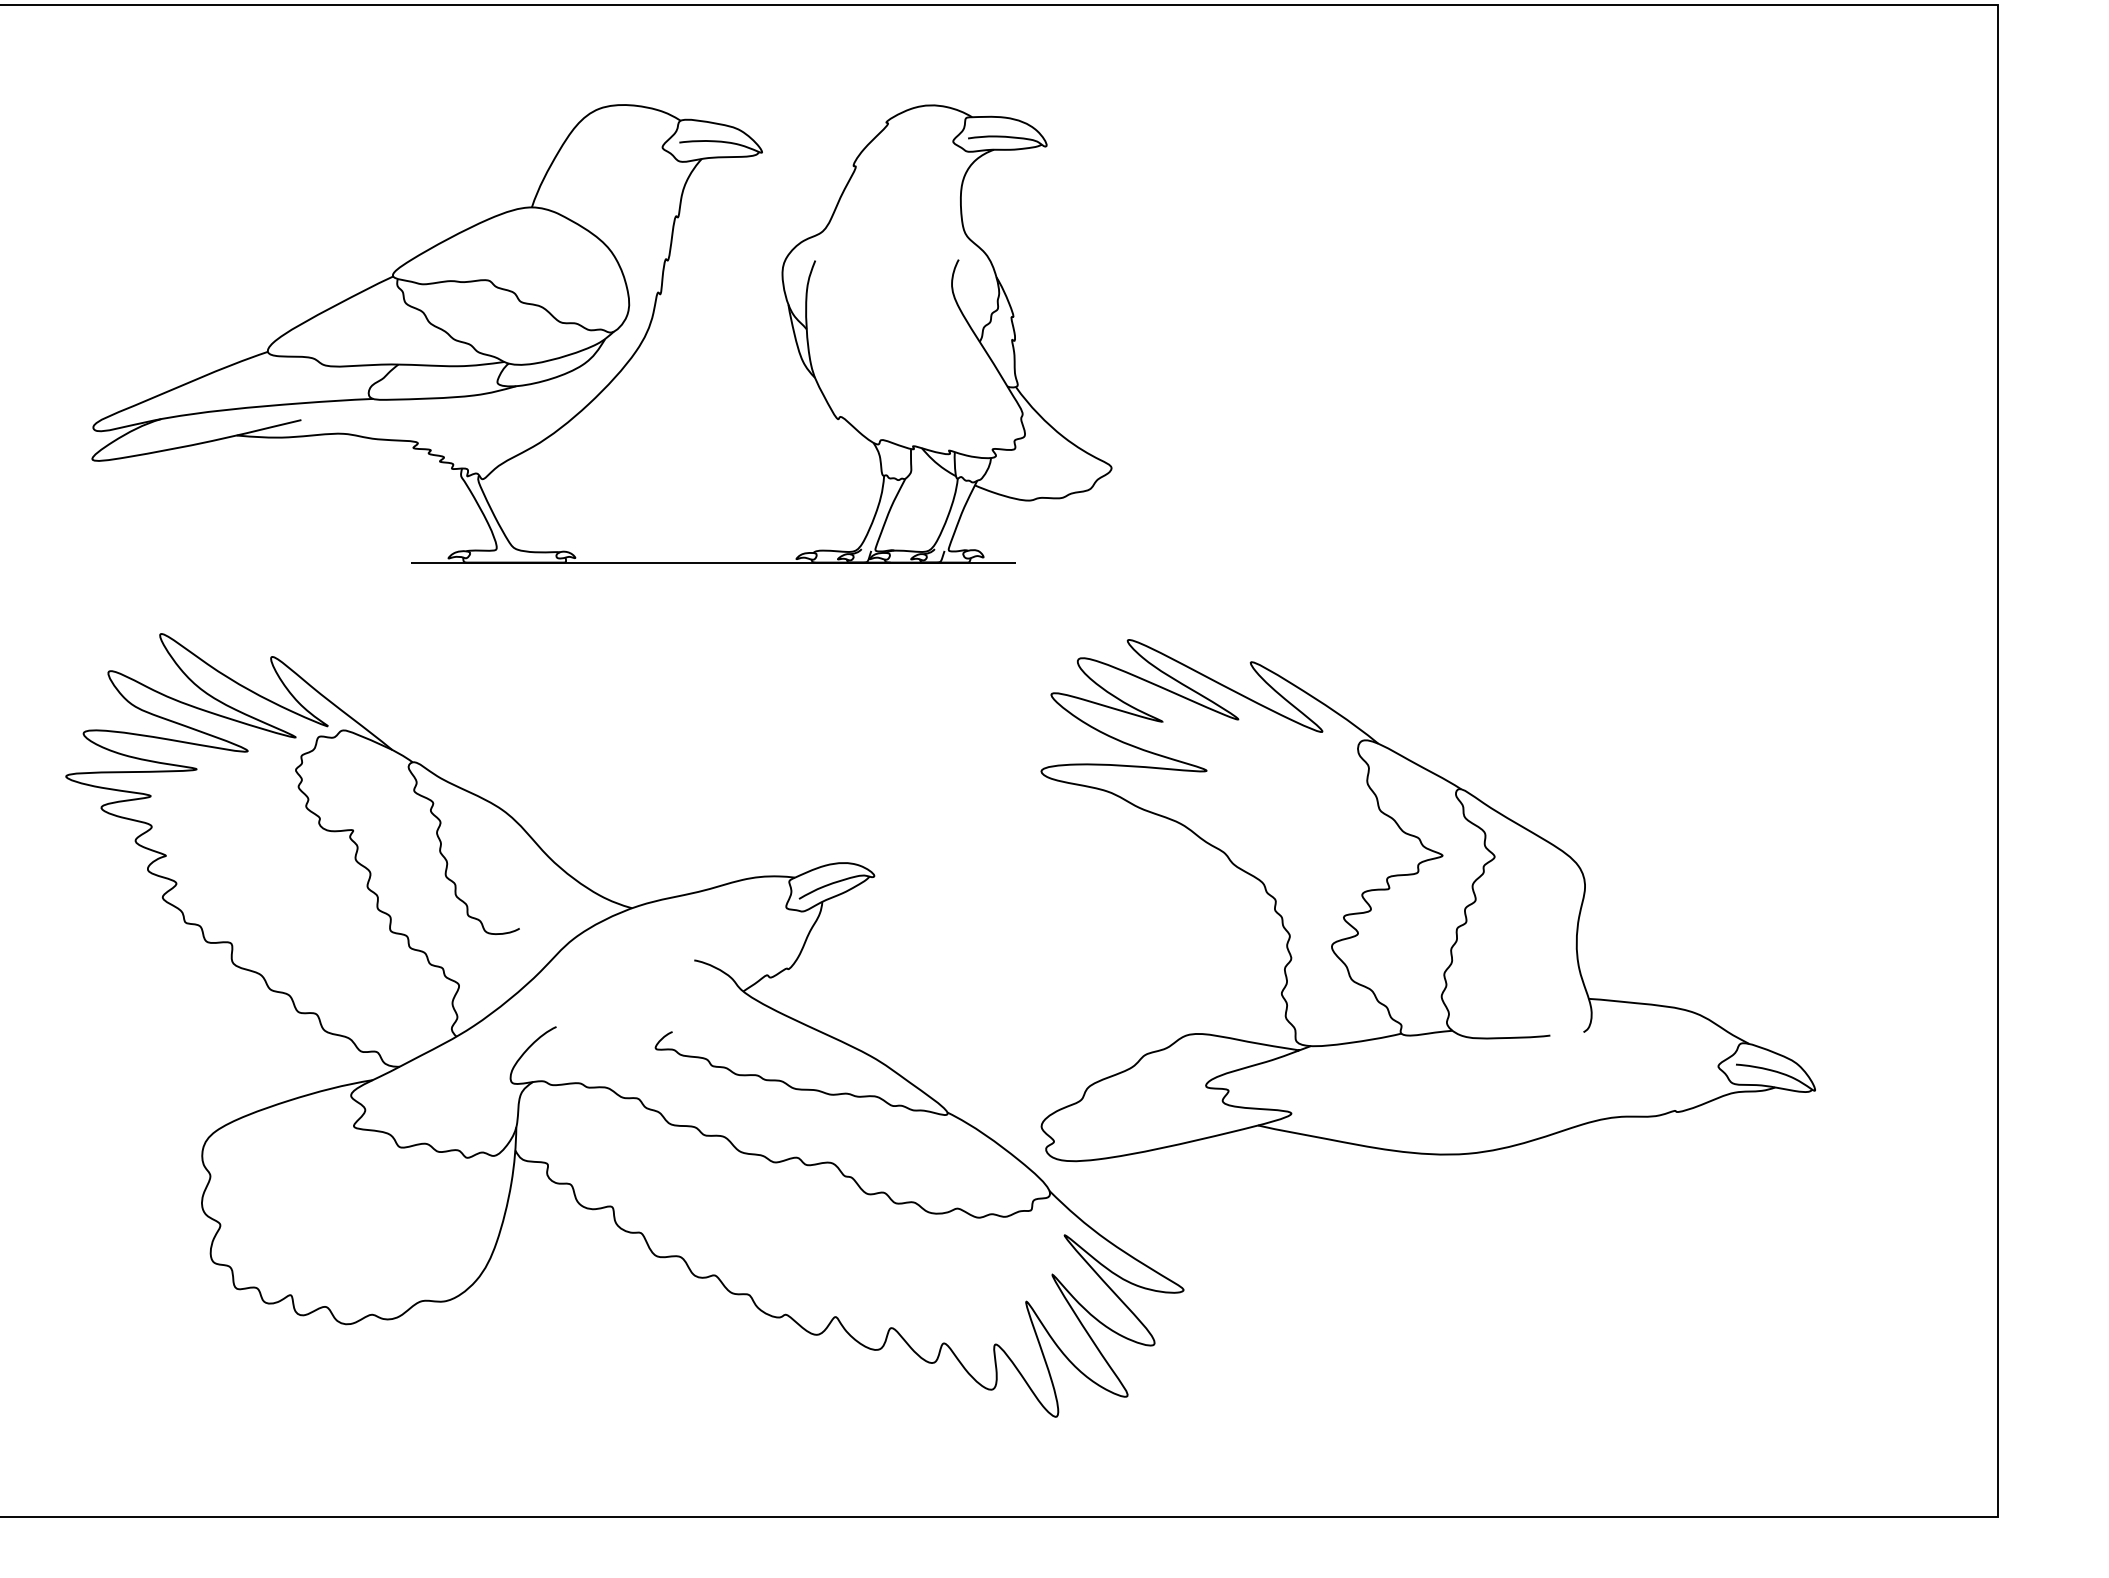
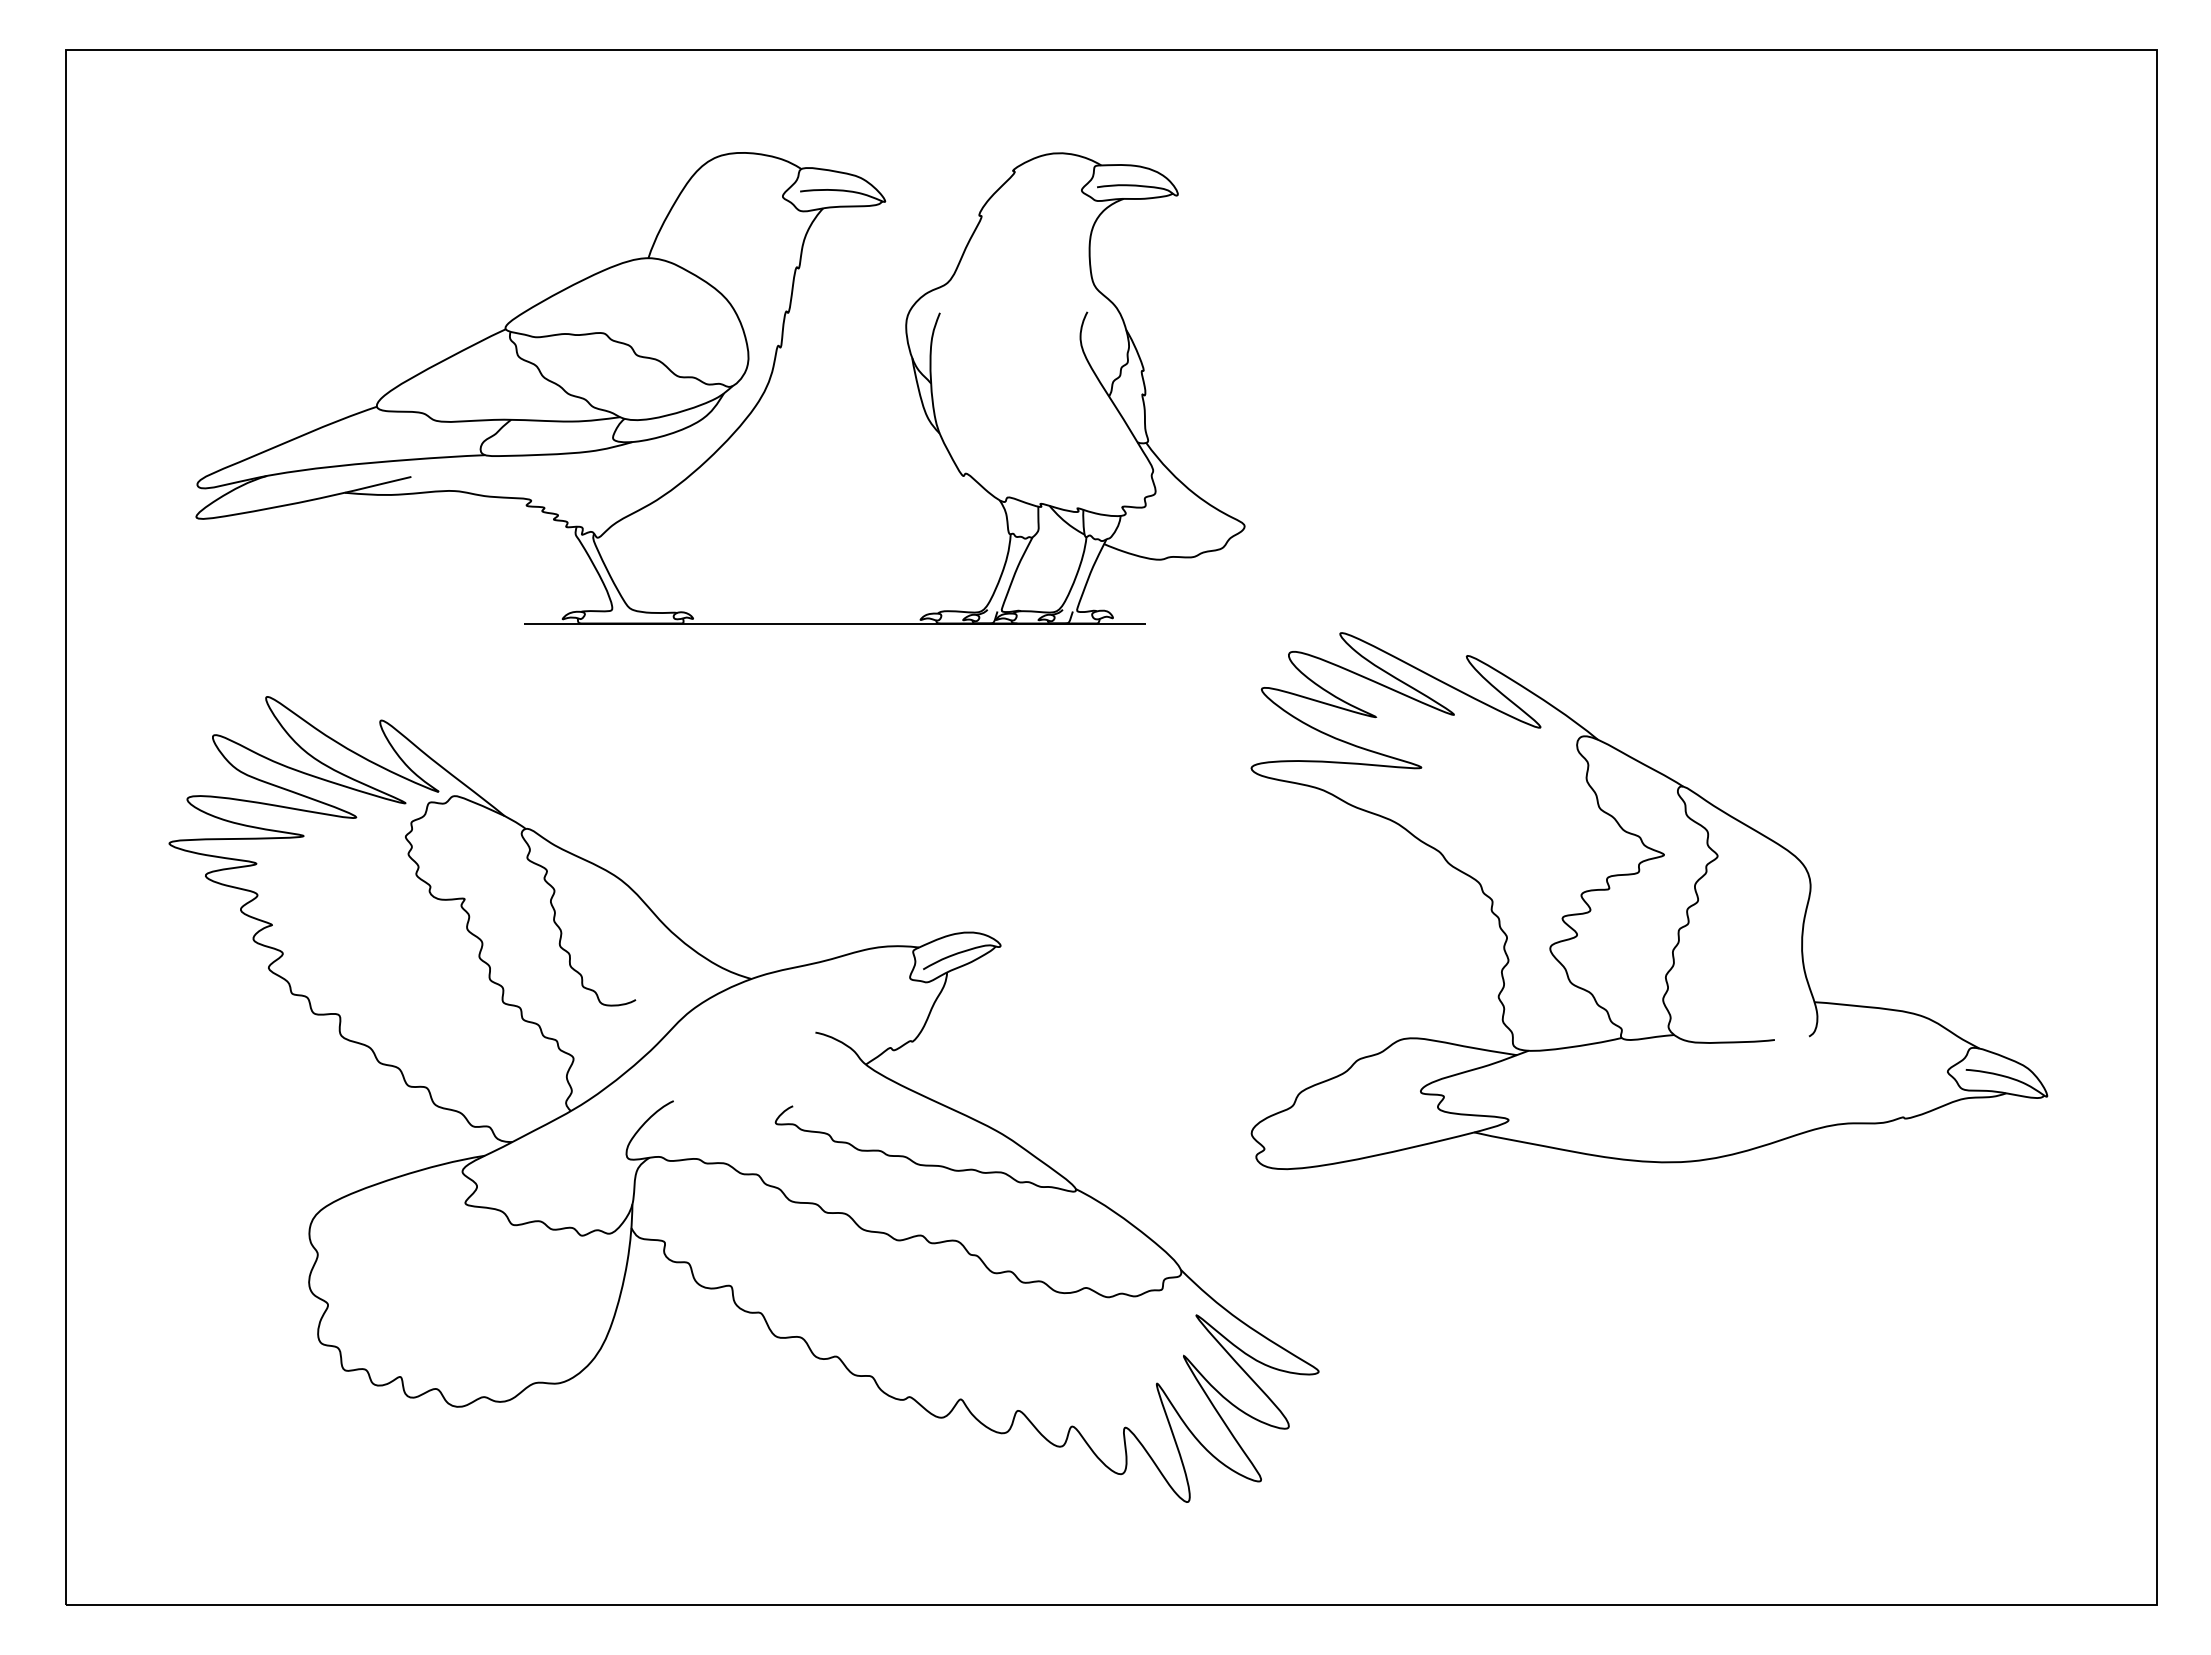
part: (1428, 900) -> (1649, 901), moved

